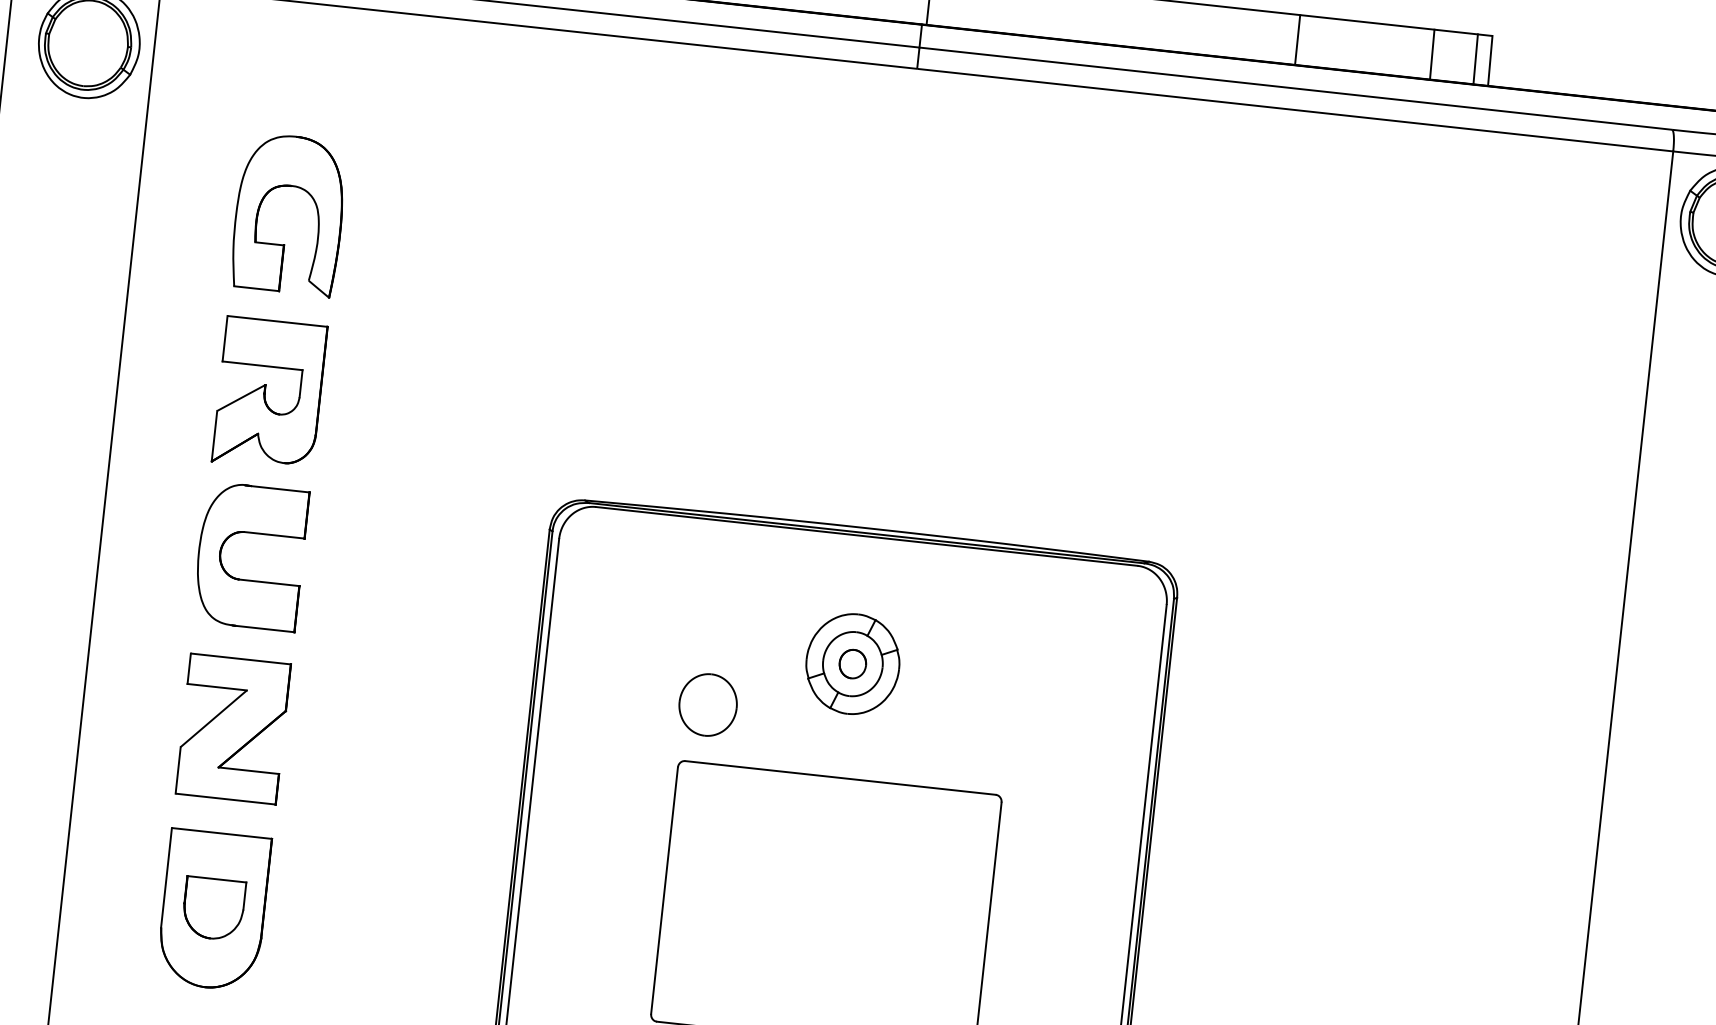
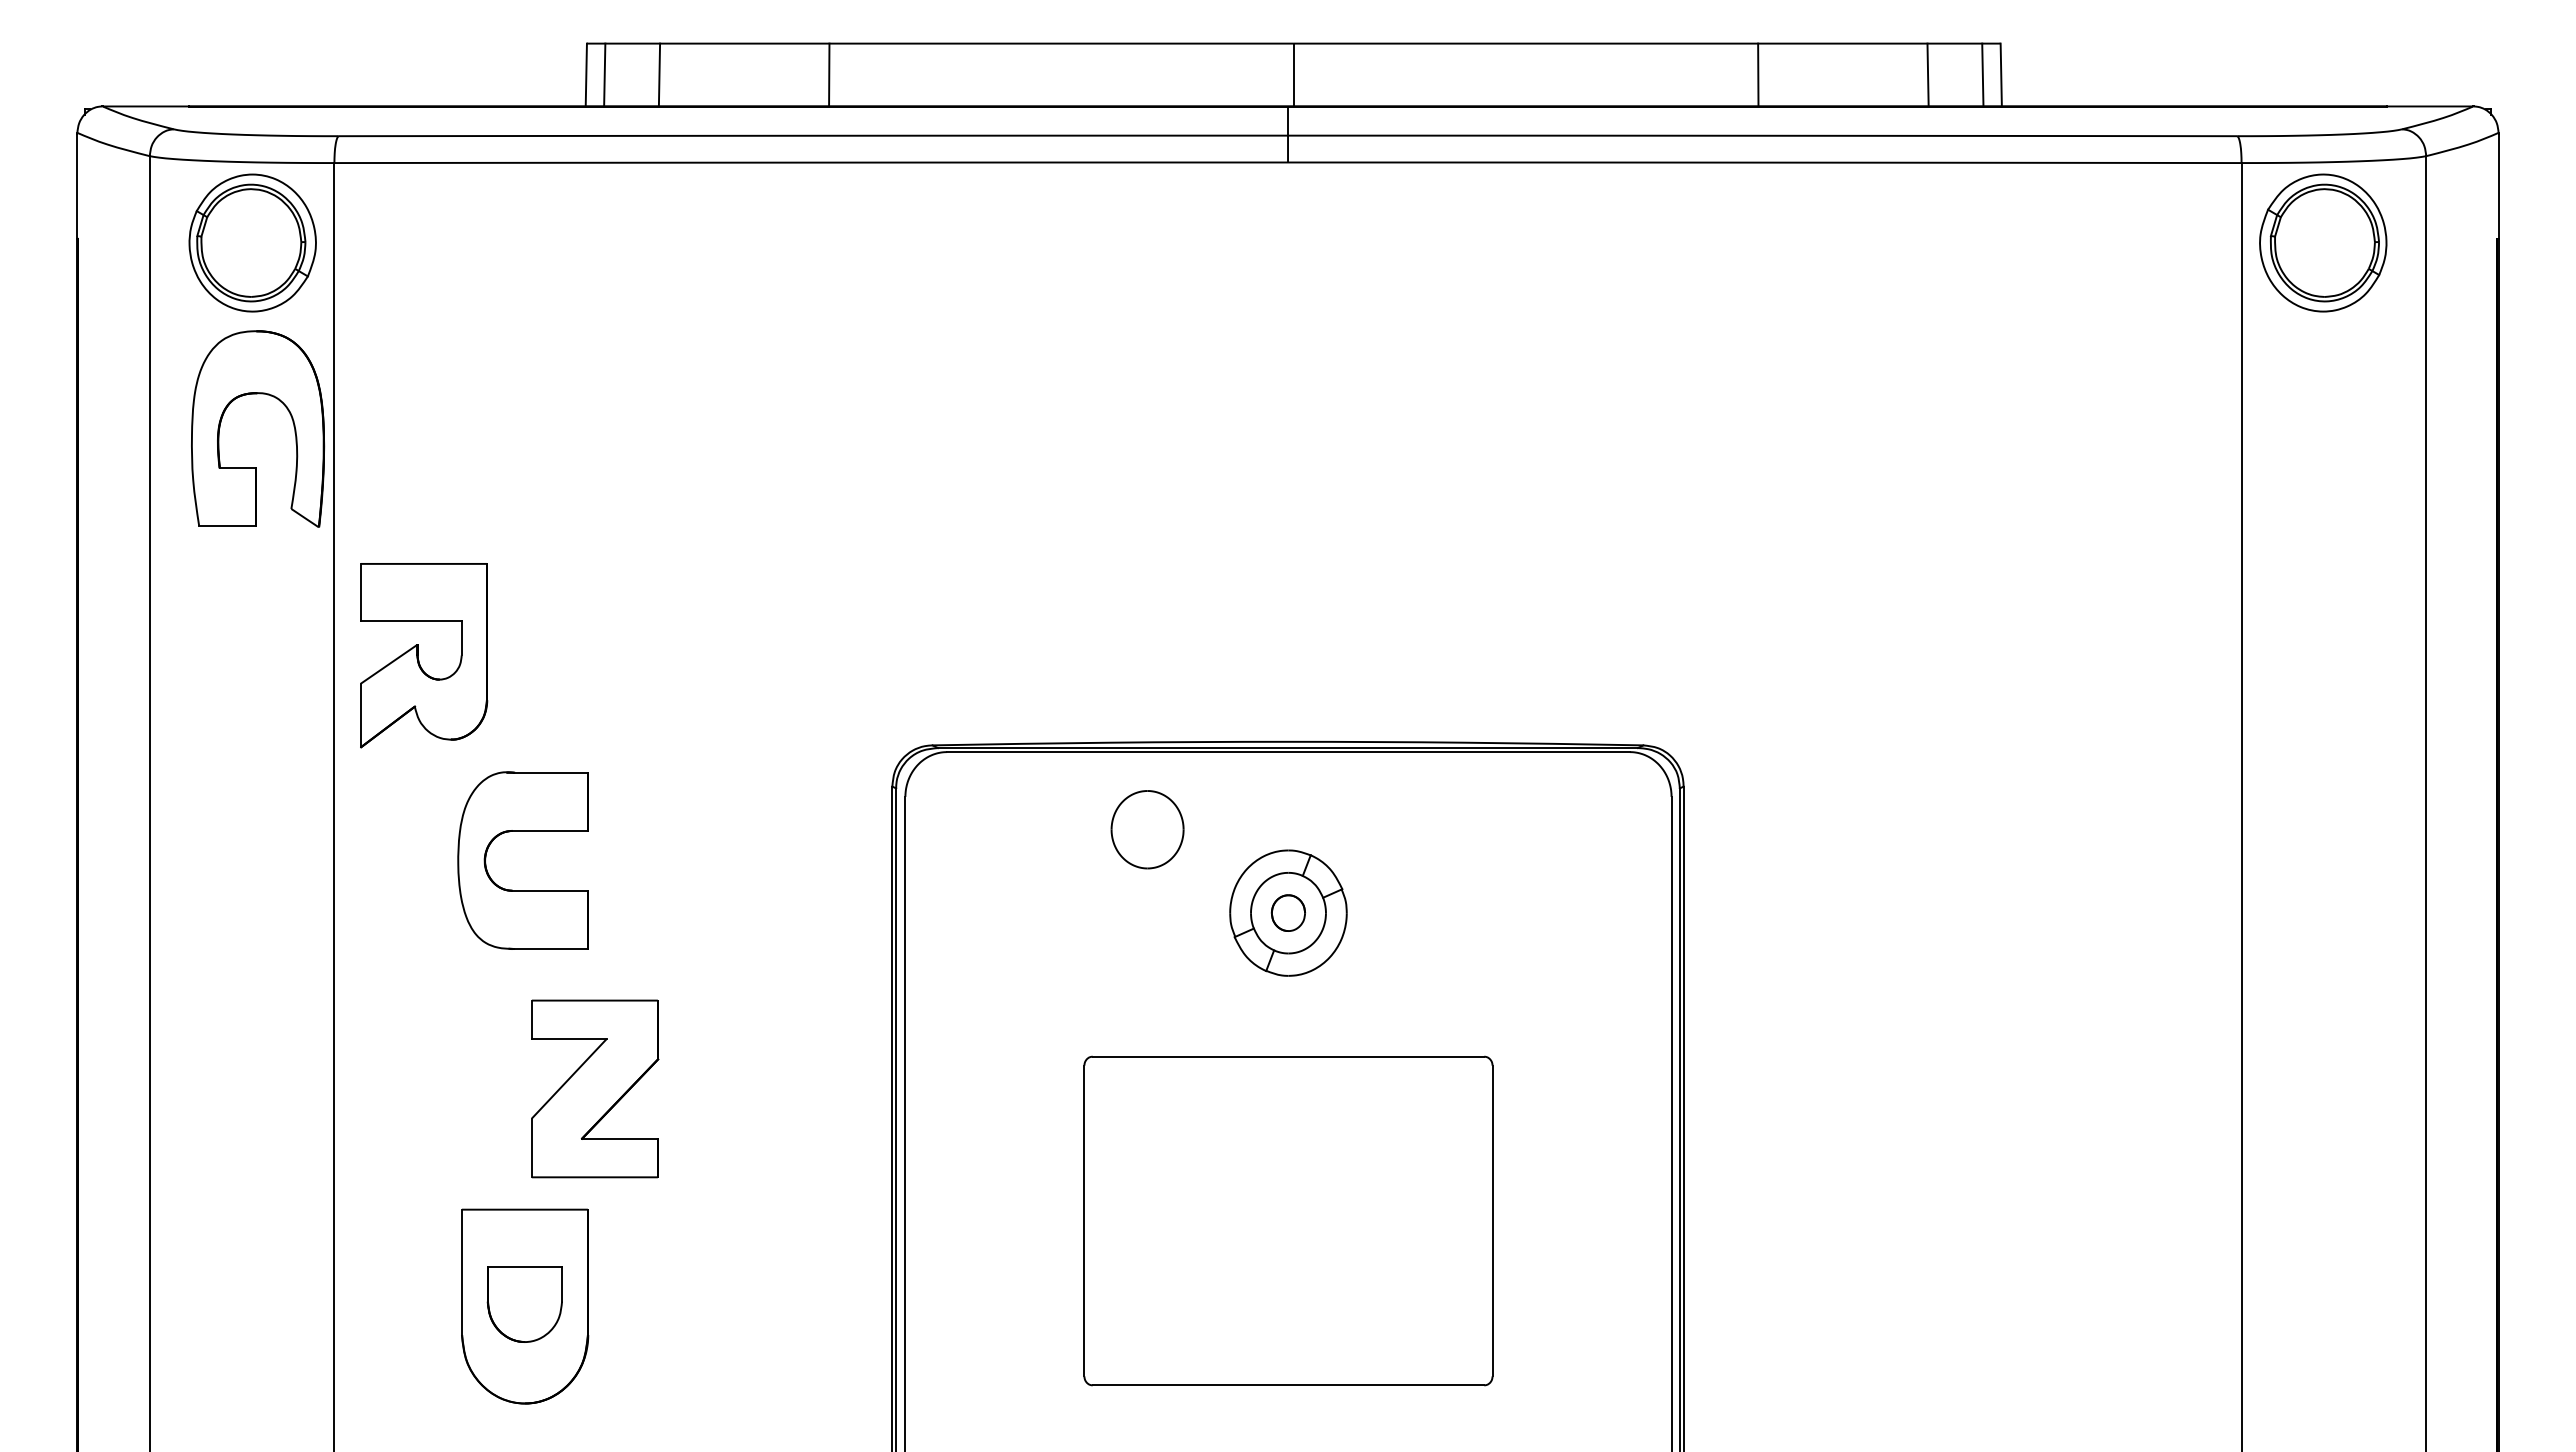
part: (314, 204) -> (288, 412), moved
part: (270, 394) -> (424, 655), moved
part: (708, 704) -> (1147, 829), moved
part: (233, 728) -> (595, 1088), moved

